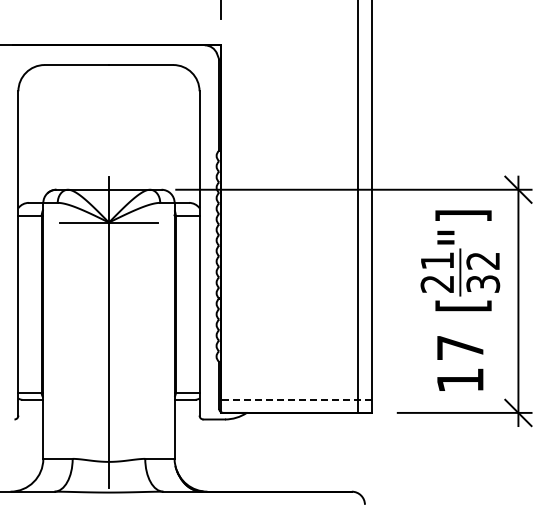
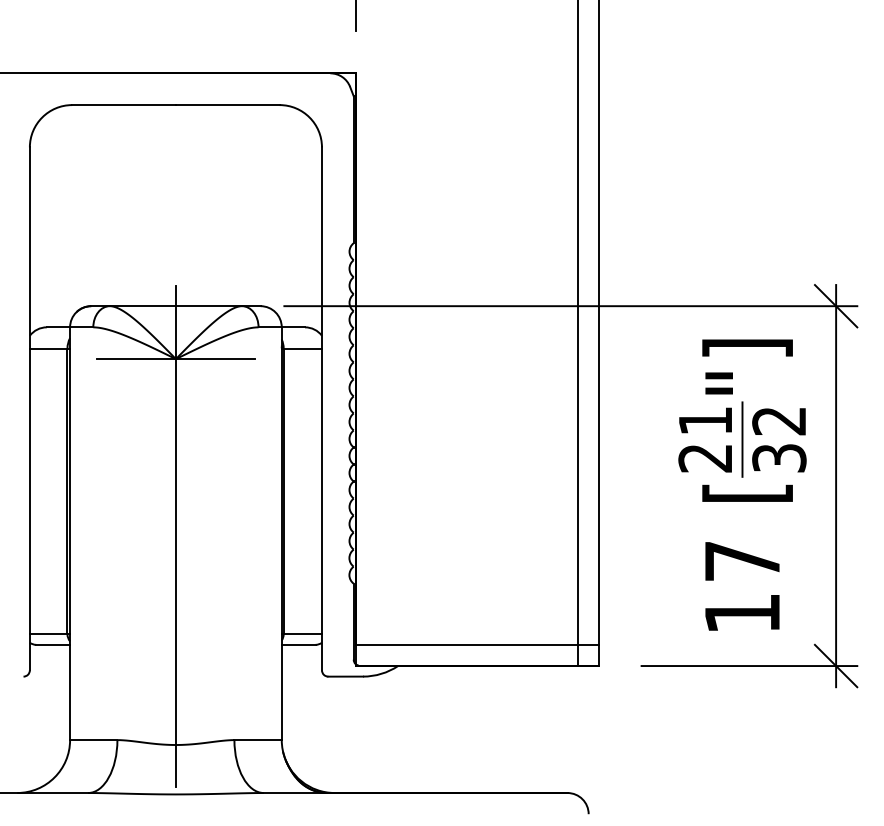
line: (295, 399) -> (476, 644), dashed -> solid

